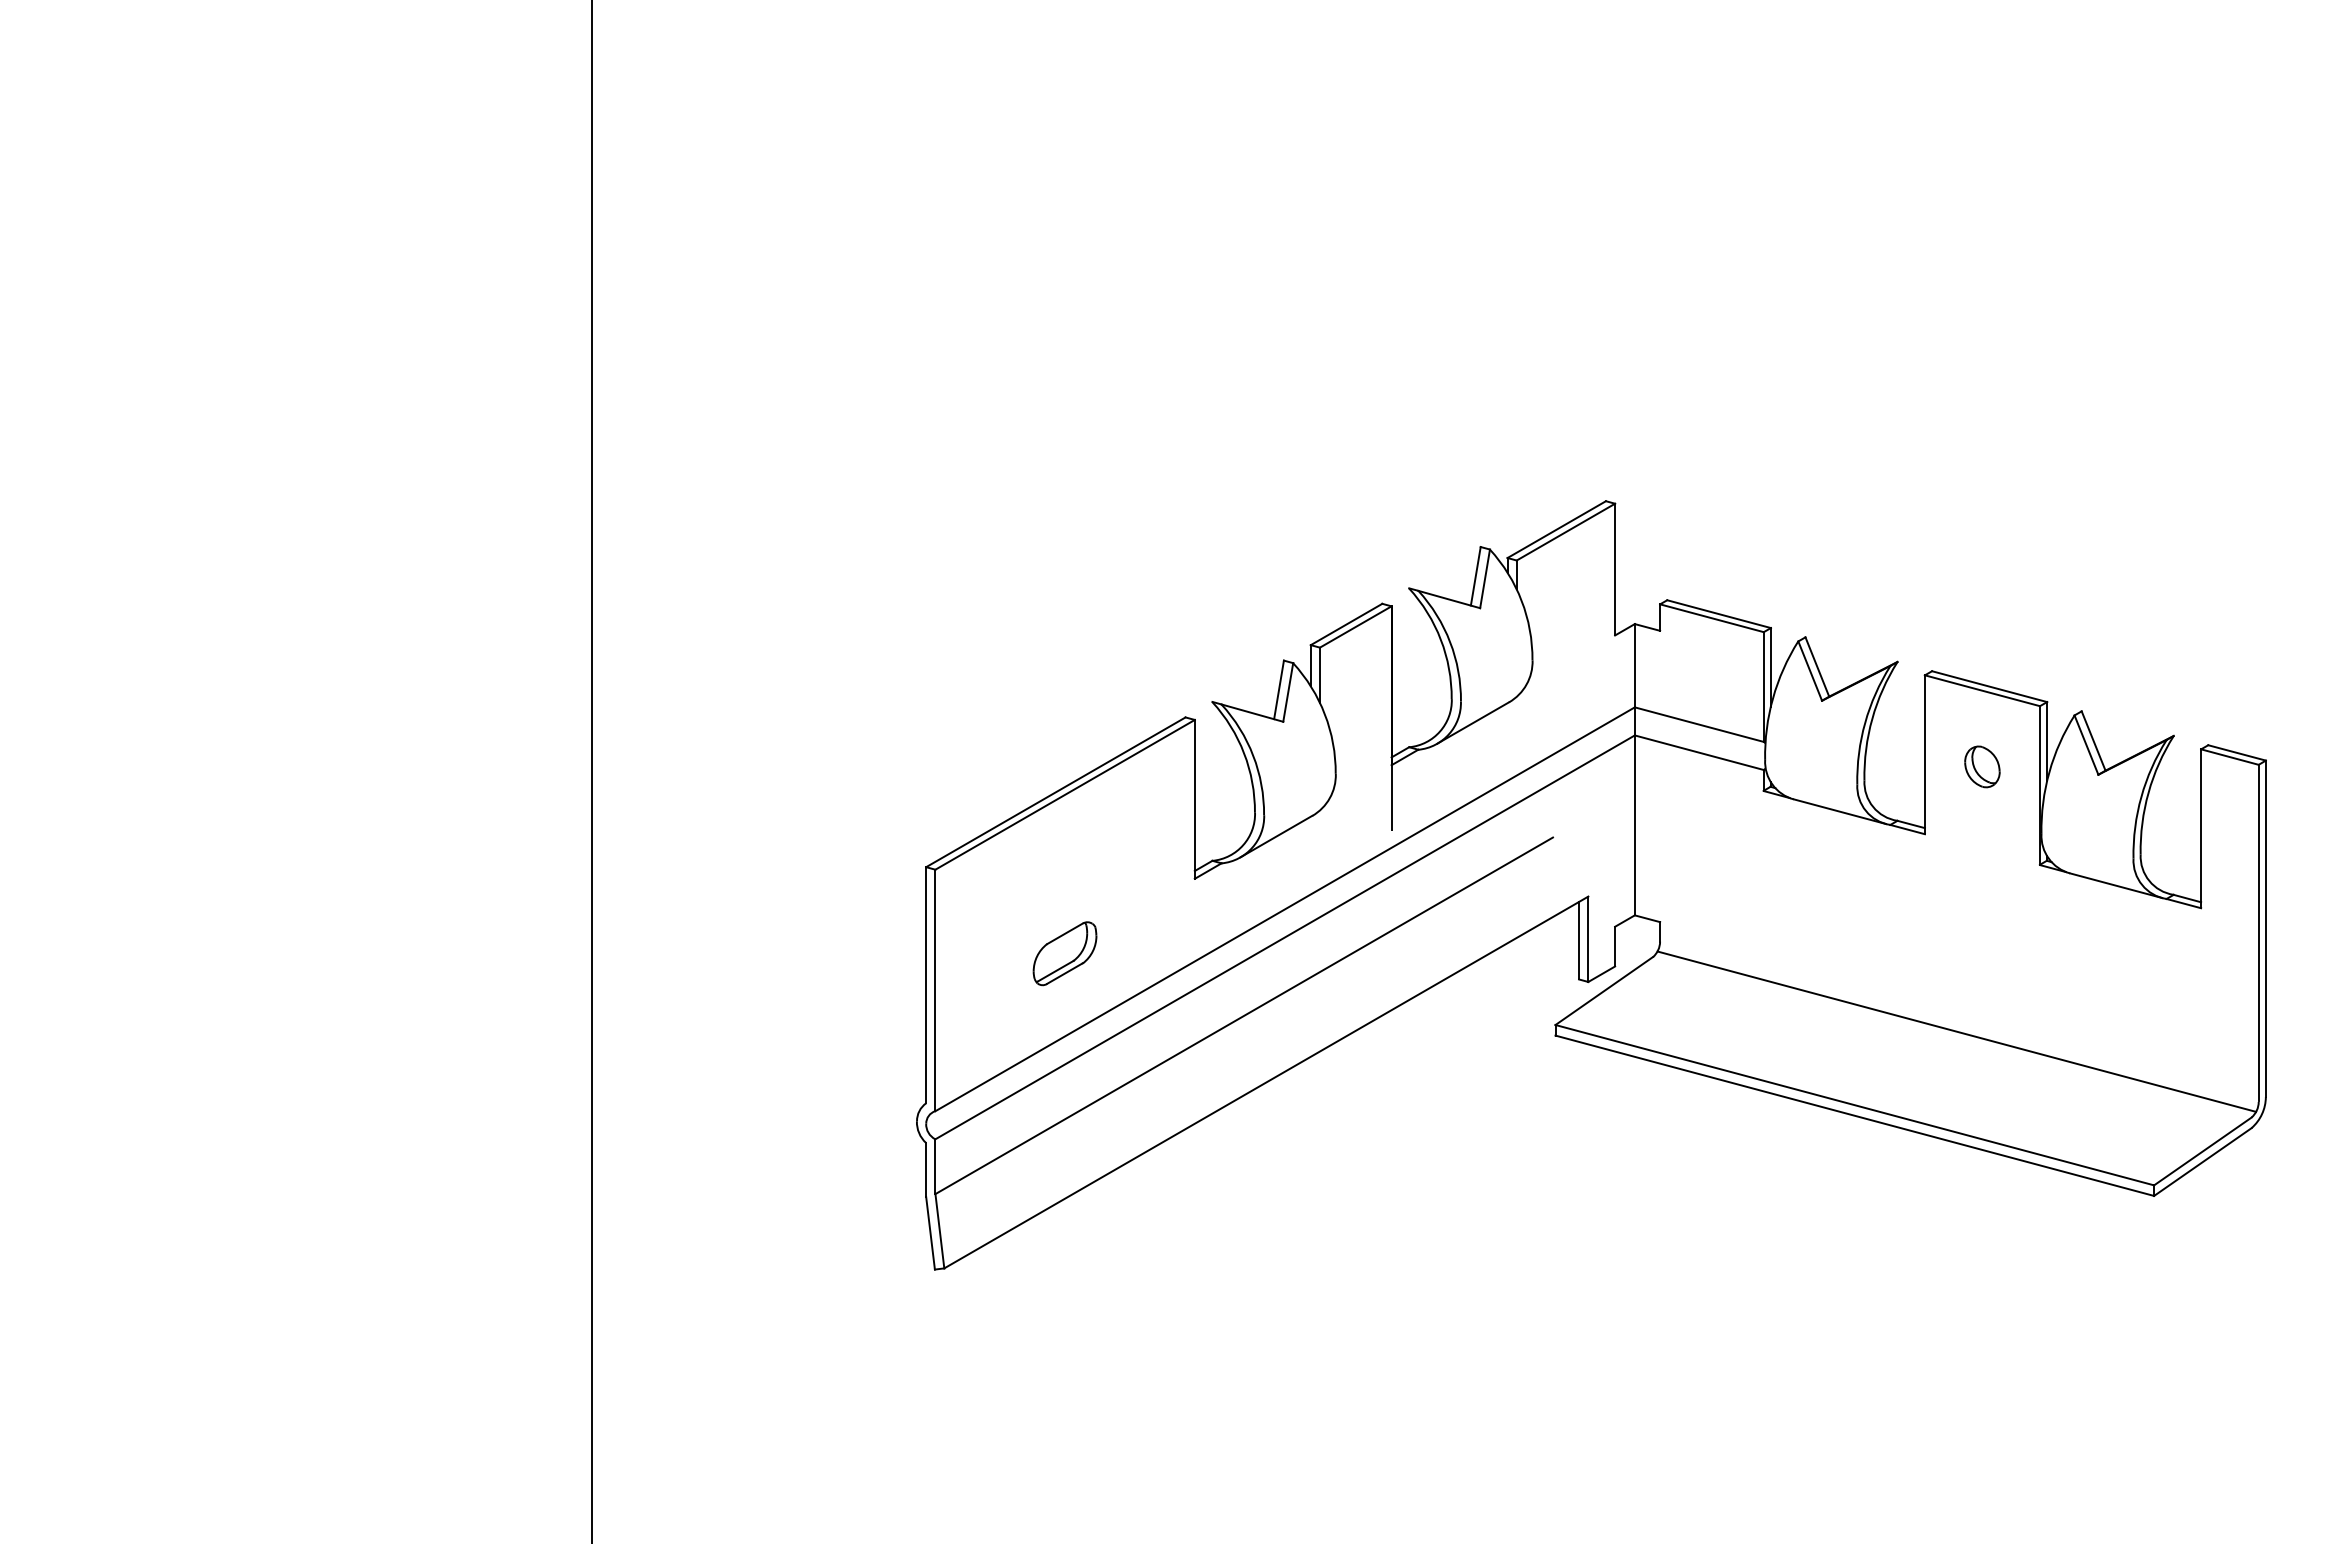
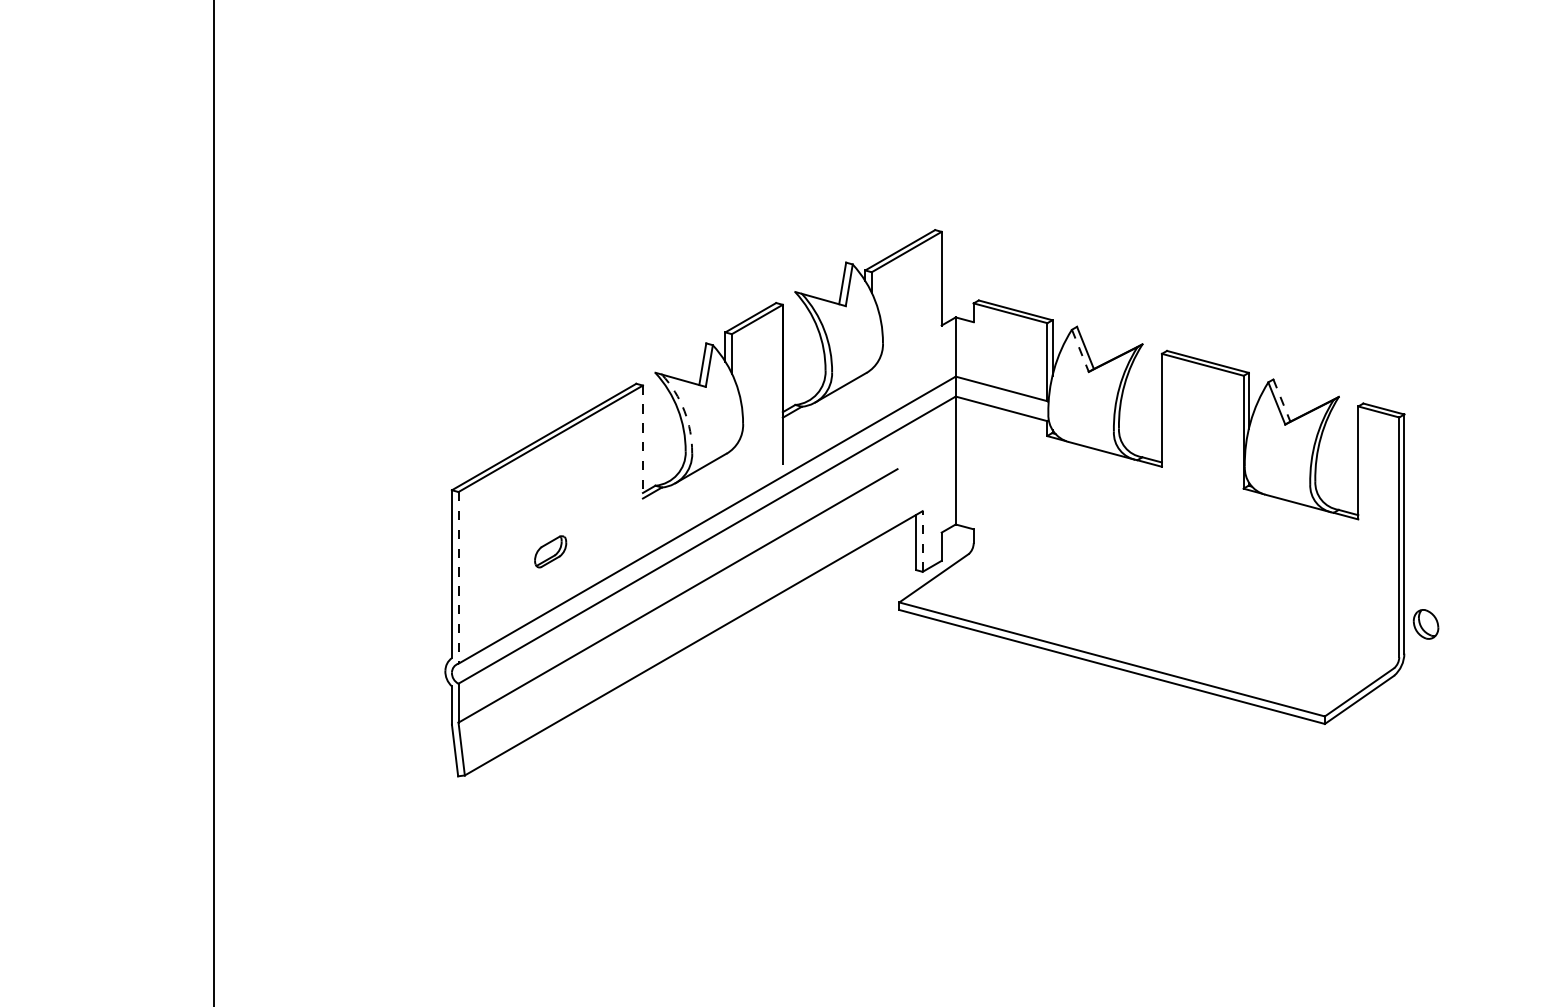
line: (1810, 671) -> (1080, 351), solid -> dashed
line: (2093, 741) -> (1281, 400), solid -> dashed
arc: (1253, 755) -> (684, 410), solid -> dashed
part: (1982, 766) -> (1426, 624), moved
line: (1194, 799) -> (642, 442), solid -> dashed
line: (1588, 939) -> (922, 541), solid -> dashed
part: (1064, 953) -> (550, 551), size x0.7
line: (935, 990) -> (458, 577), solid -> dashed
line: (1956, 1031) -> (1184, 607), removed

